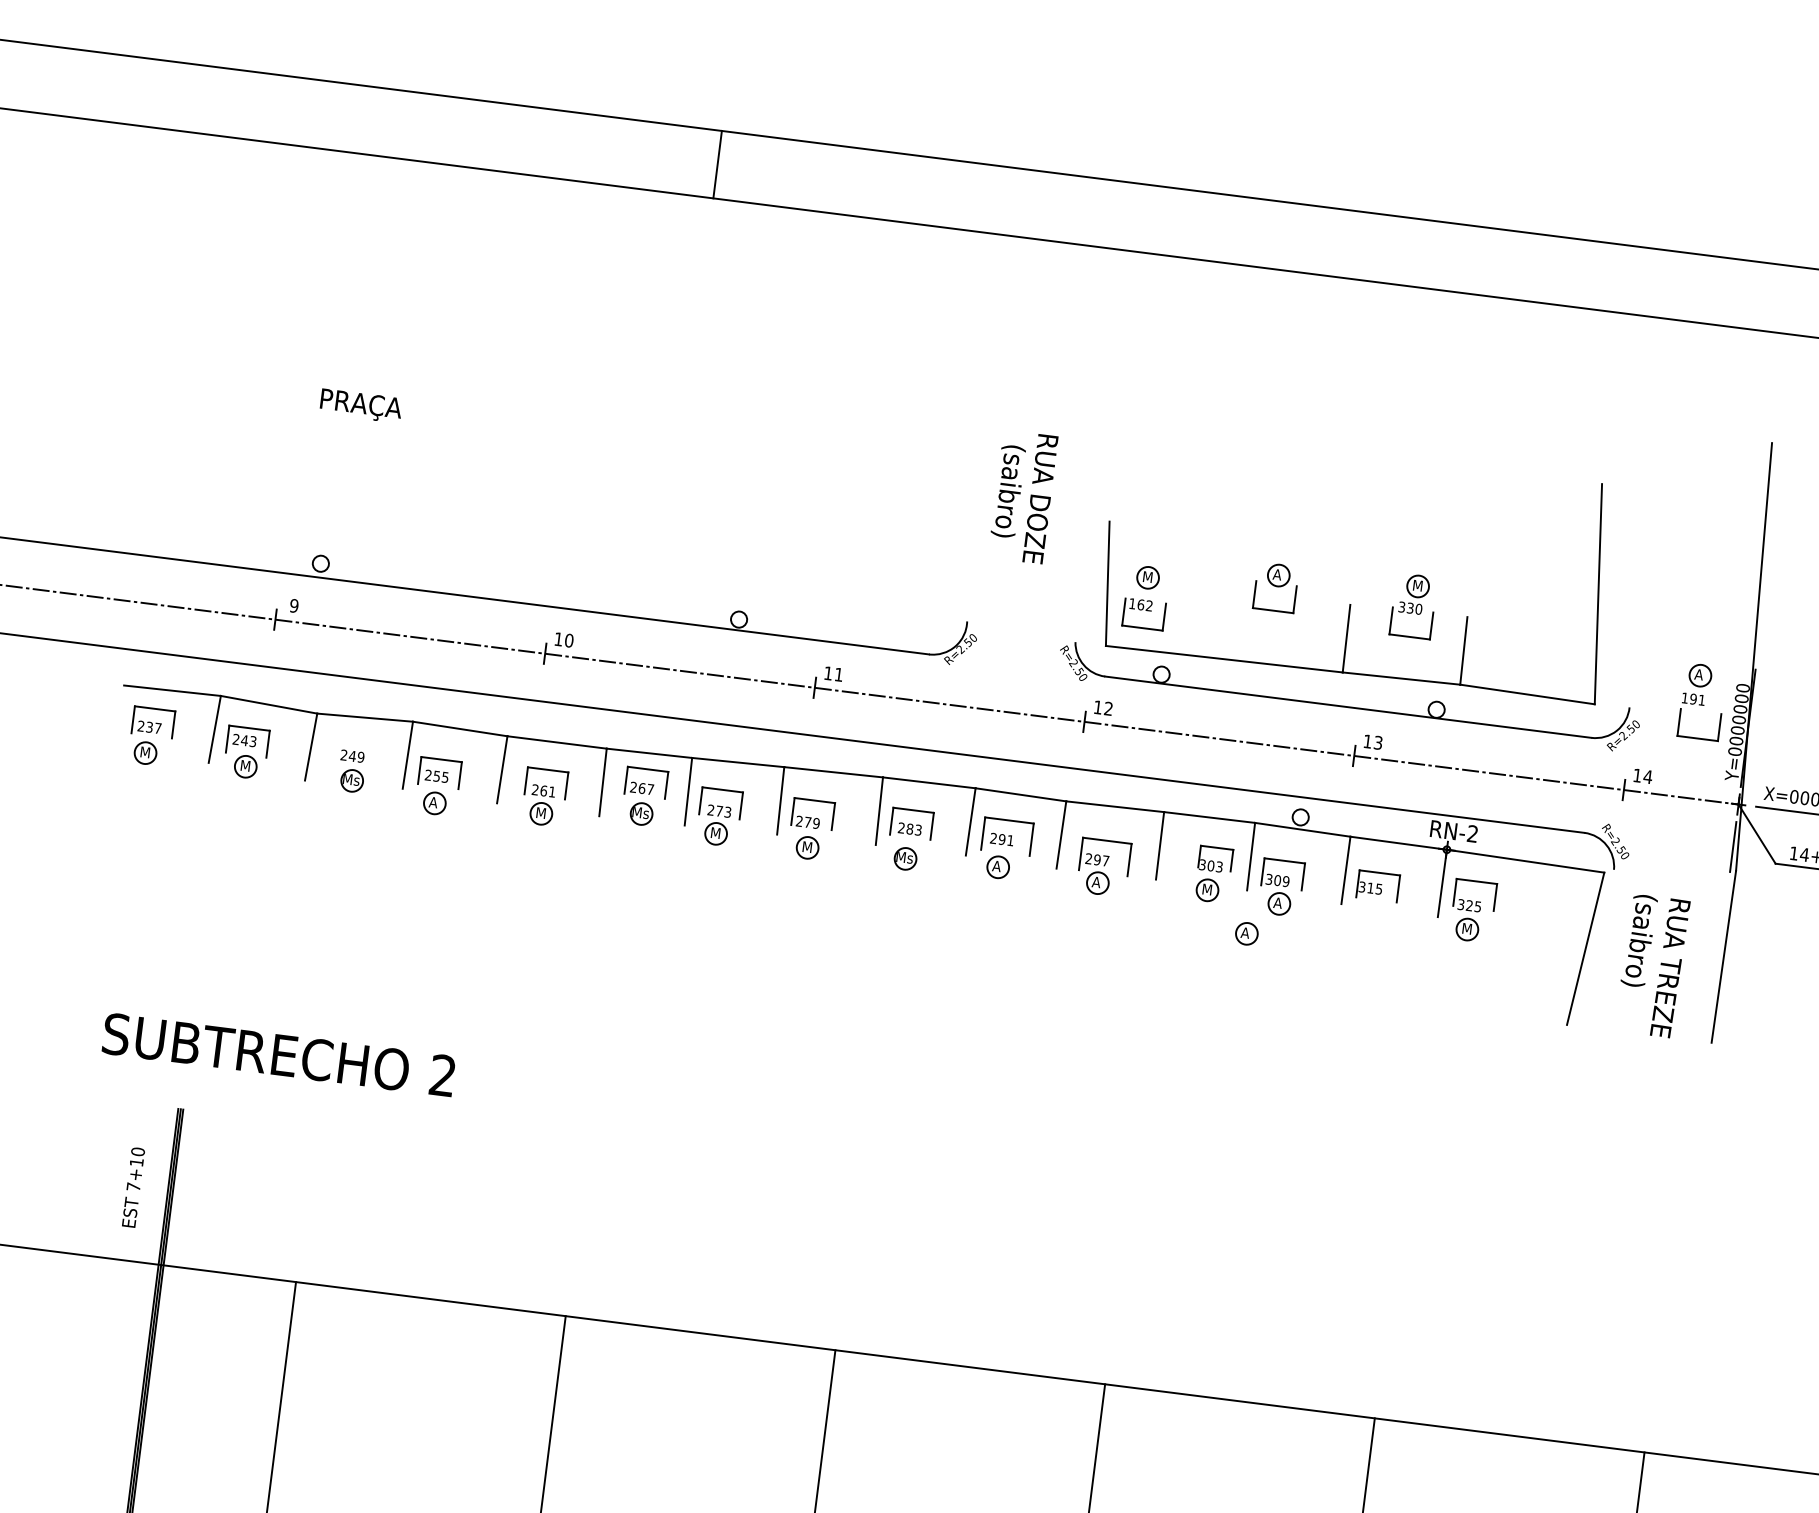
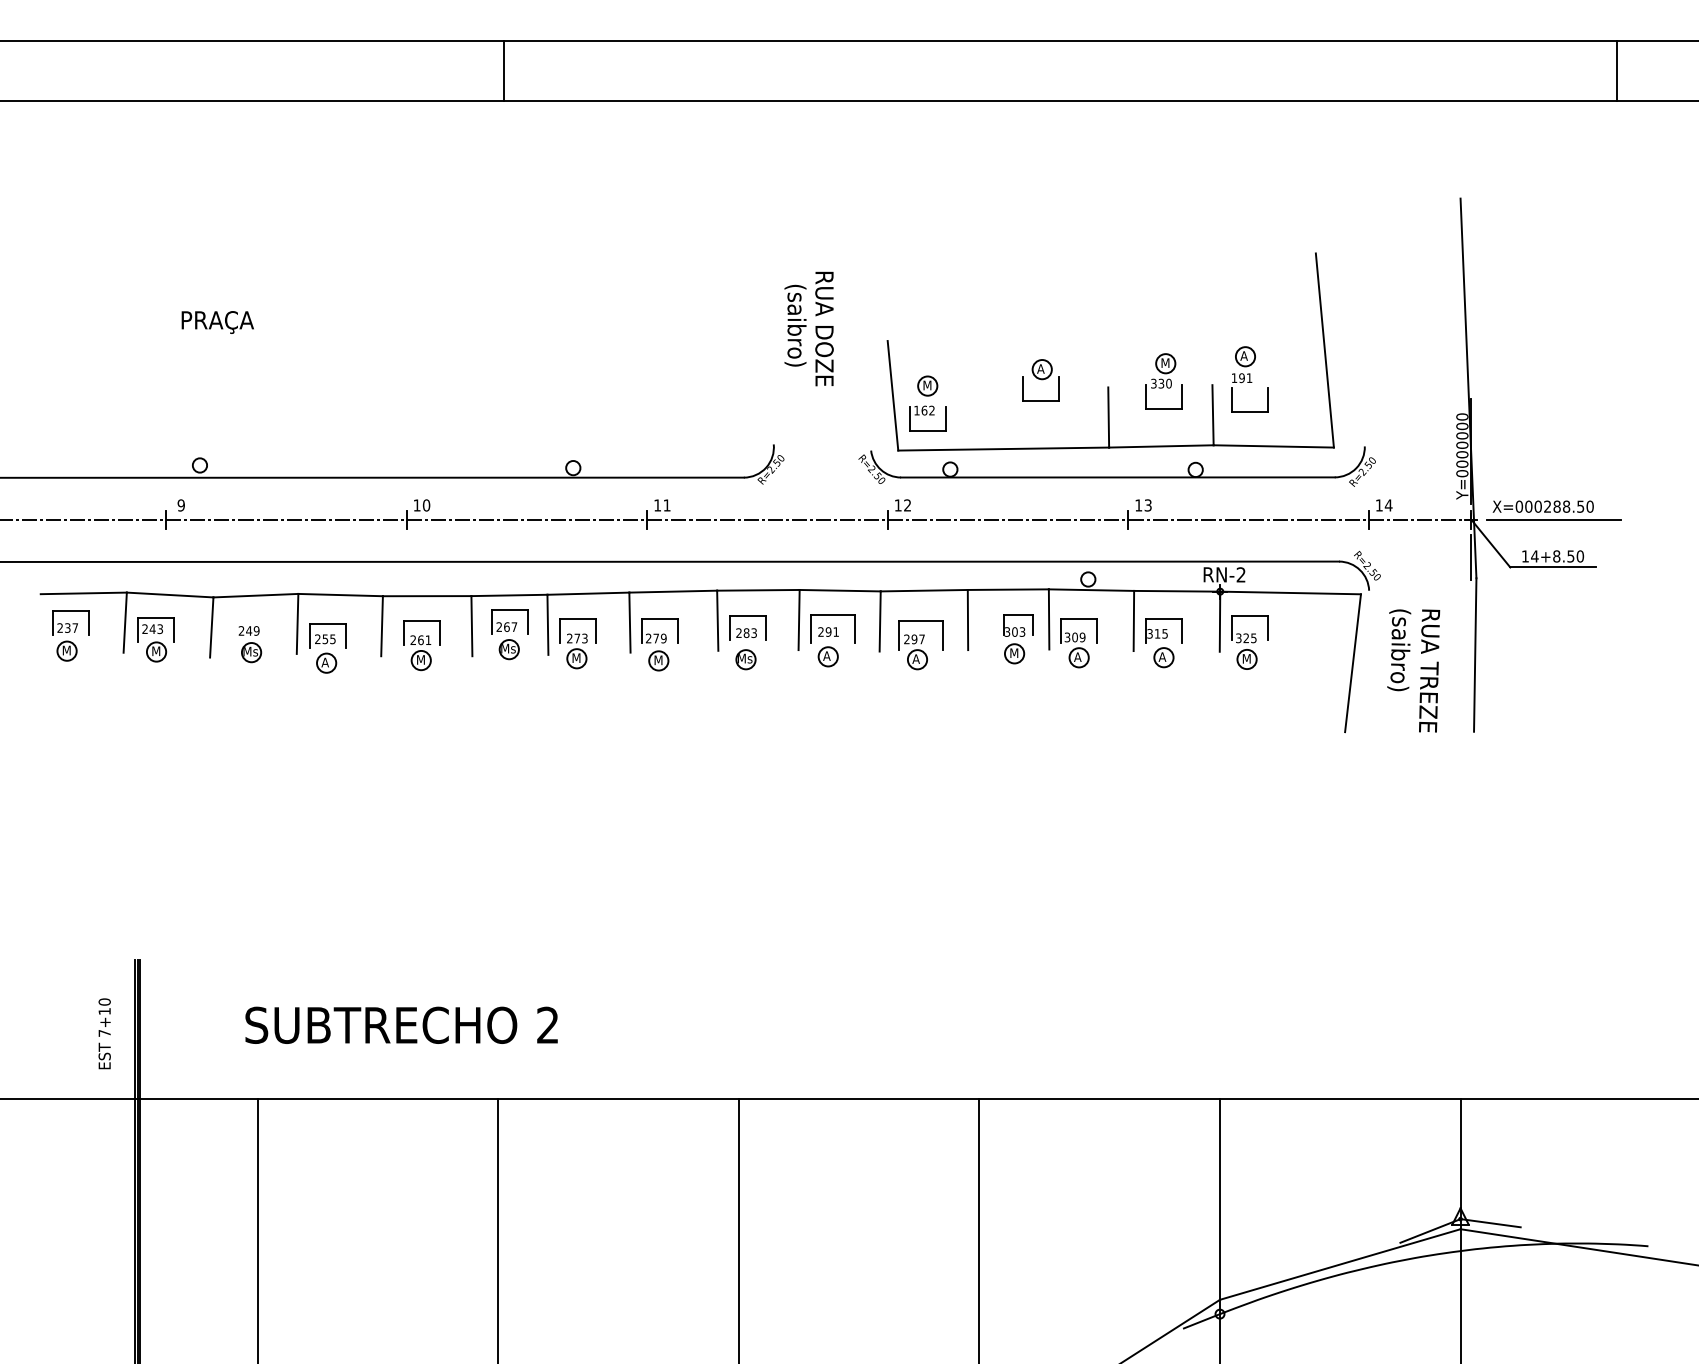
part: (1701, 701) -> (1249, 379), moved
part: (1246, 933) -> (1163, 657), moved
text: (278, 1053) -> (401, 1024), moved

